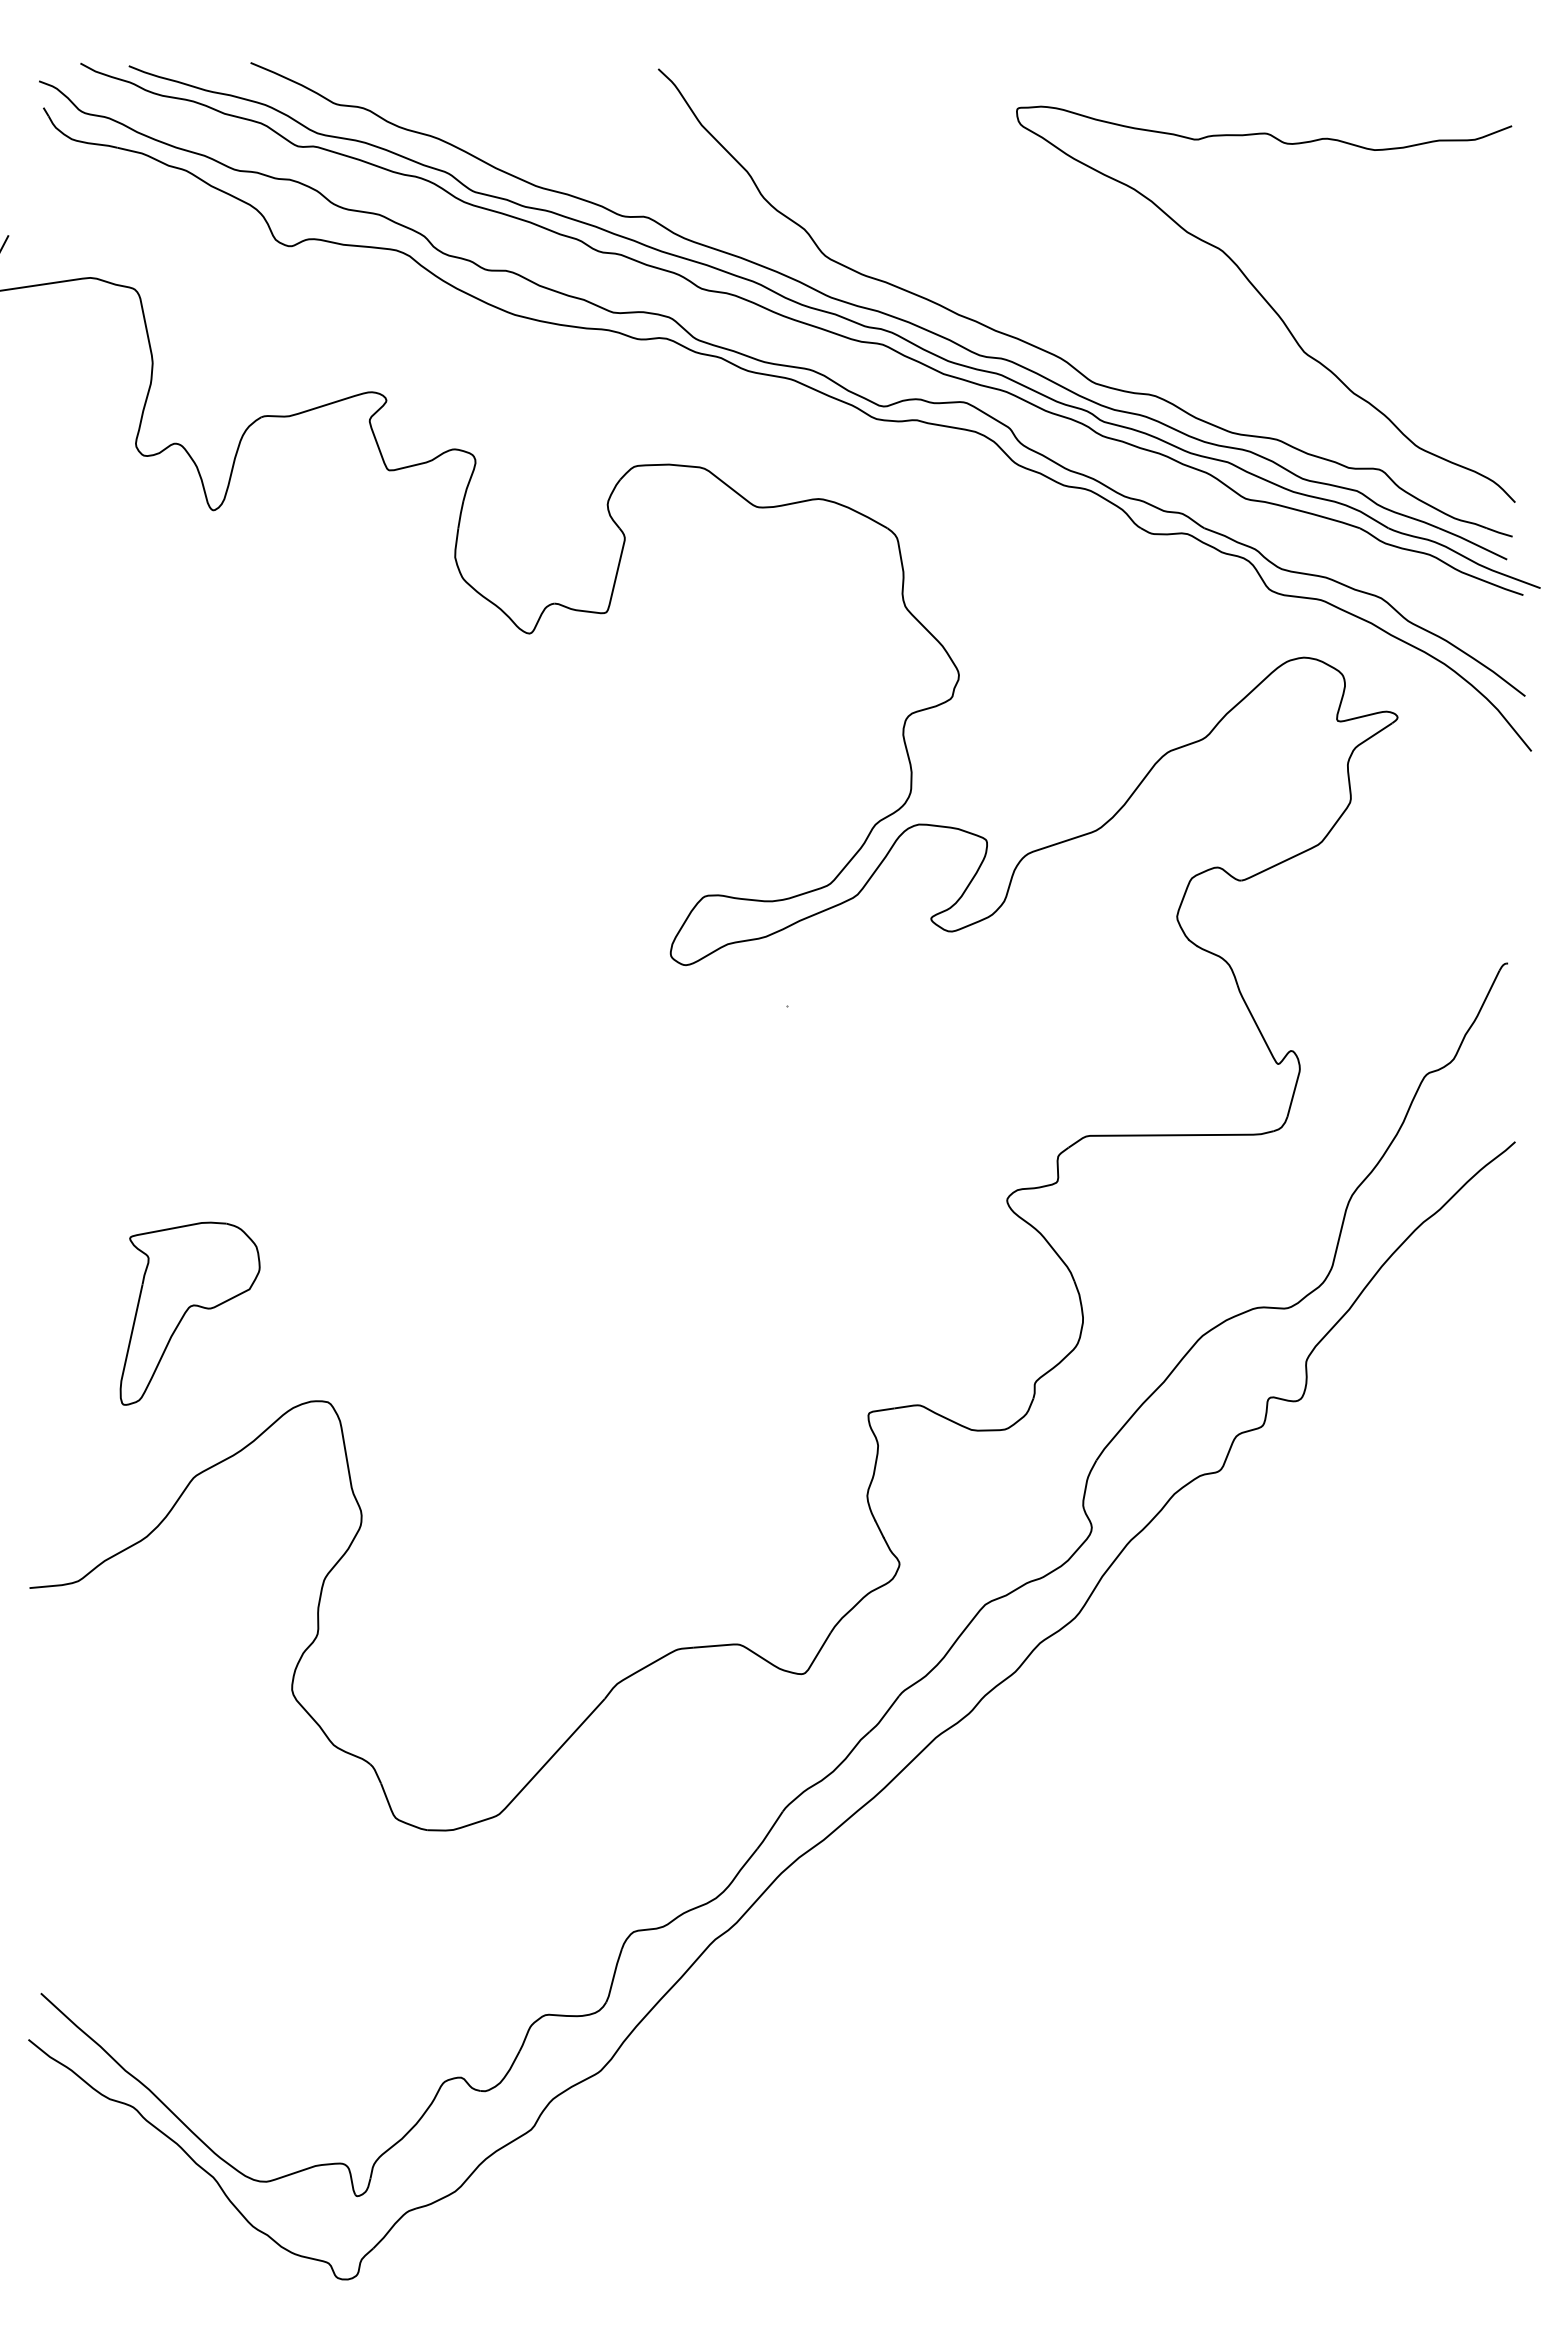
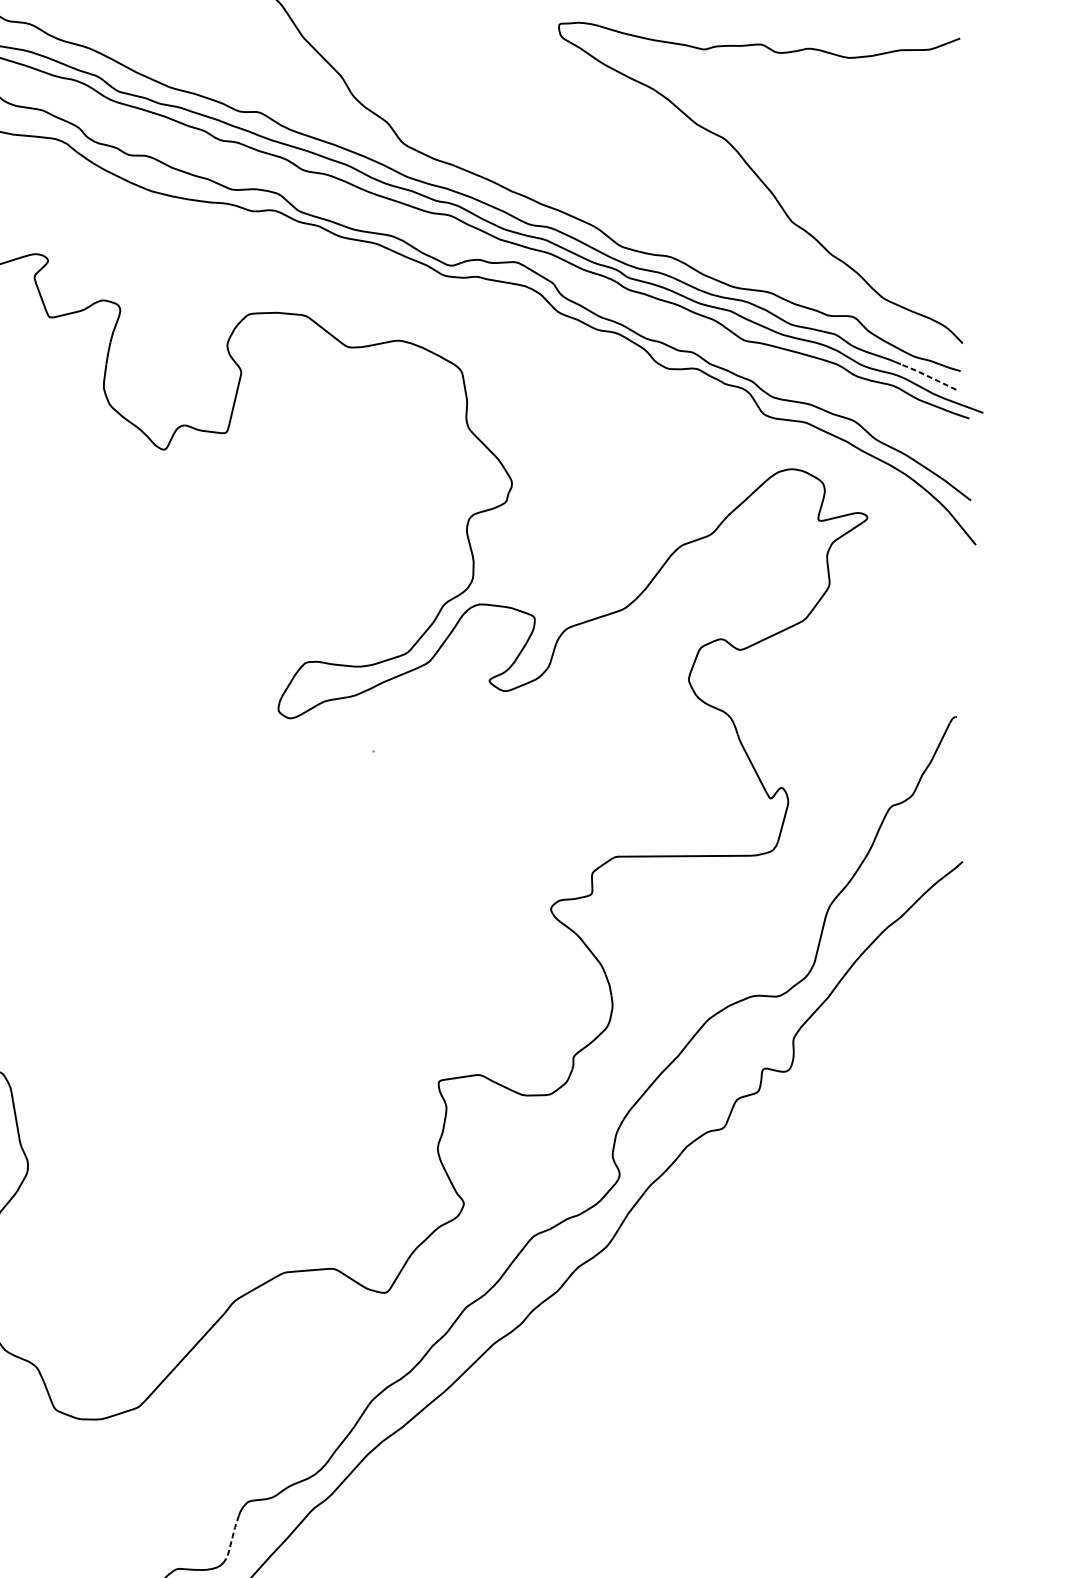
line: (1472, 543) -> (928, 376), solid -> dashed
line: (613, 1976) -> (232, 1537), solid -> dashed

